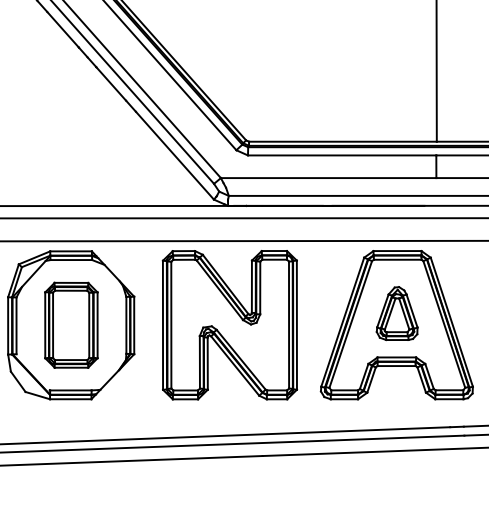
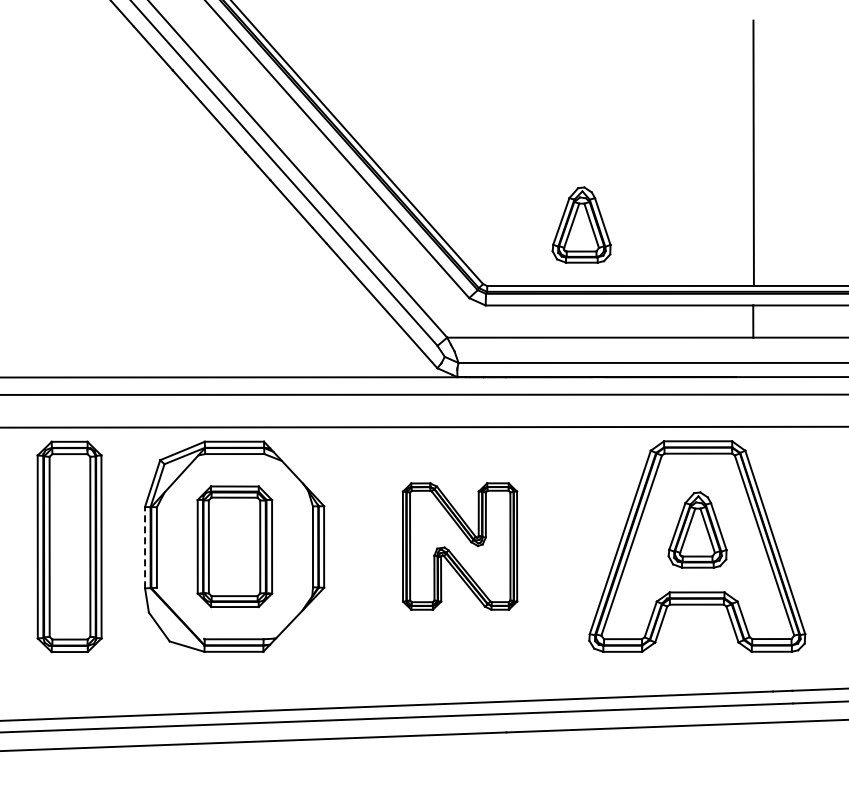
part: (315, 98) -> (581, 224), added
line: (8, 325) -> (145, 547), solid -> dashed
part: (229, 325) -> (459, 546), size x0.6

